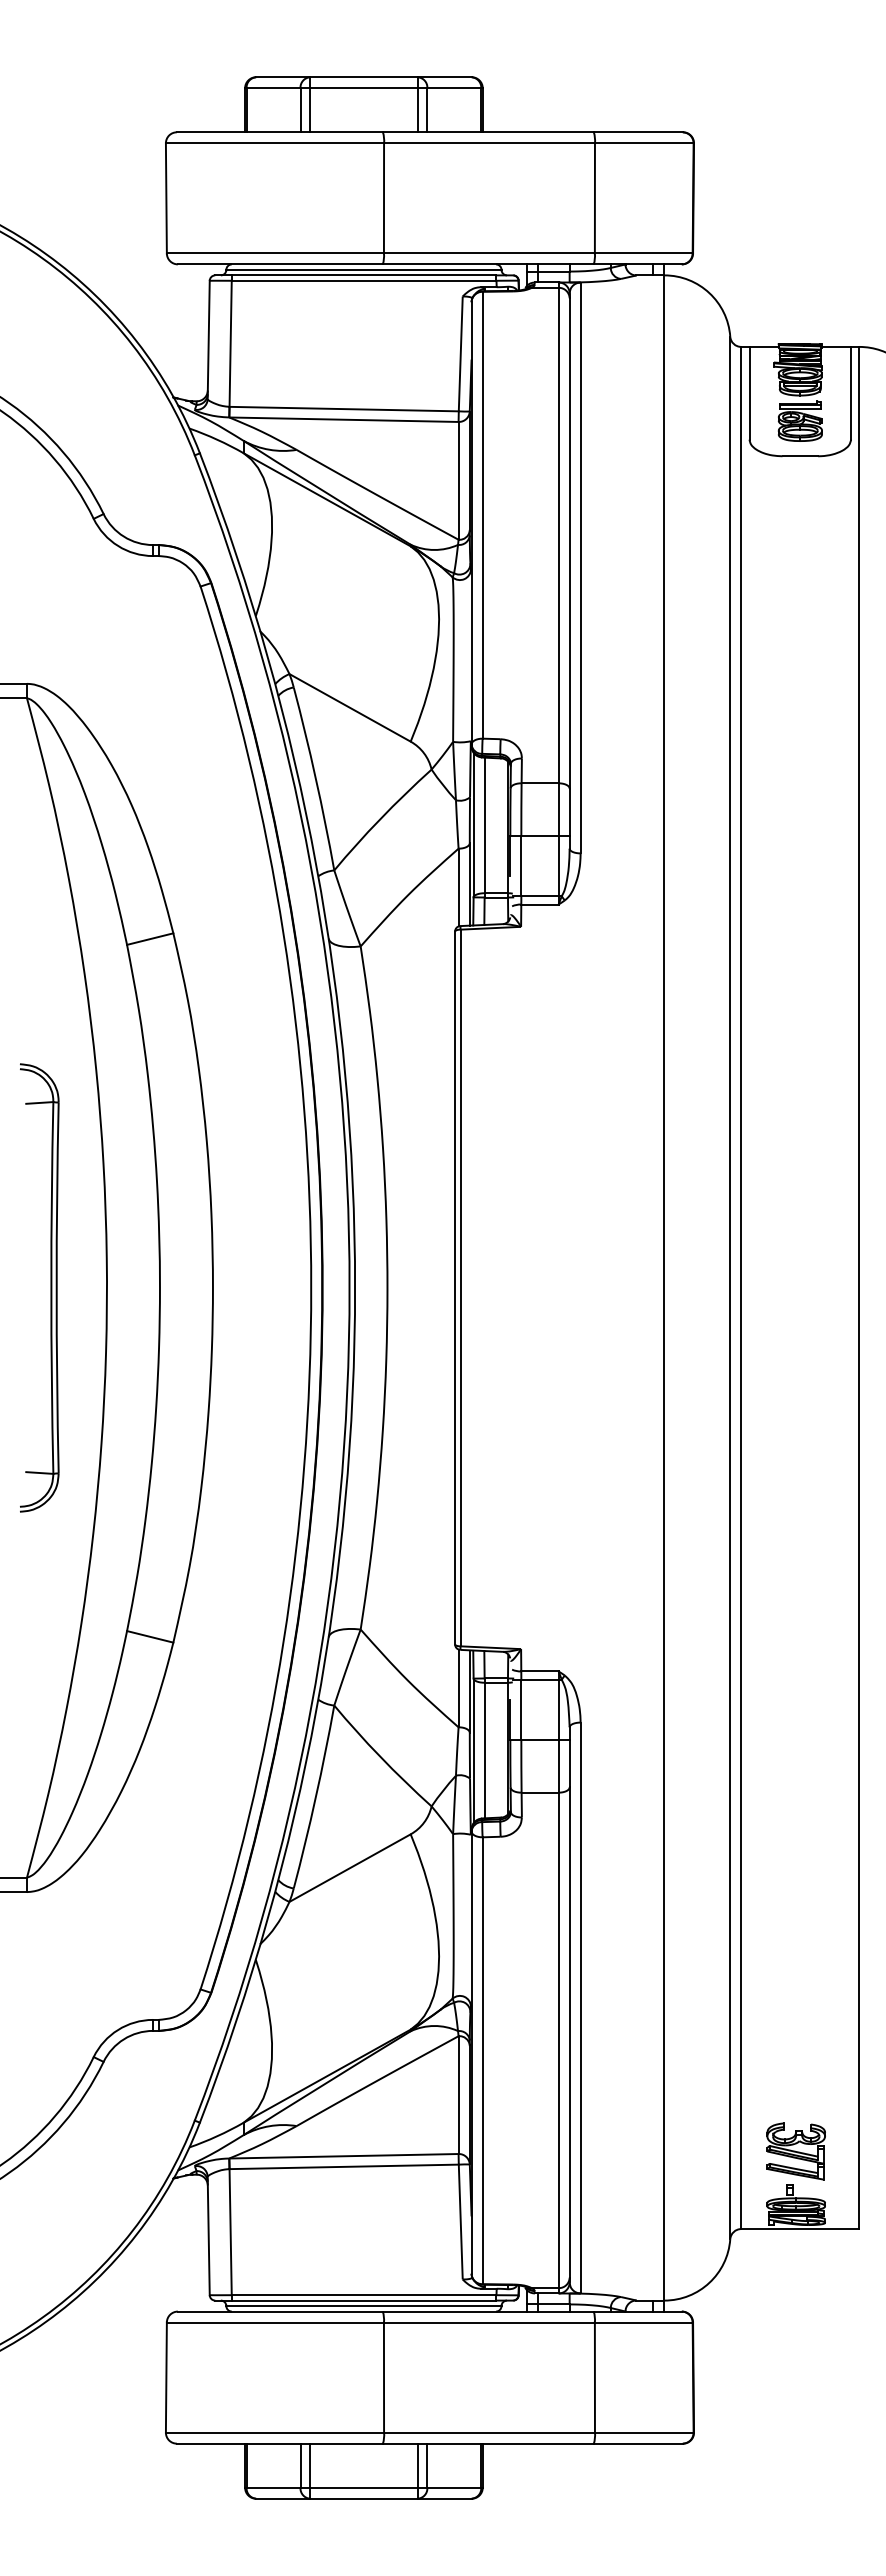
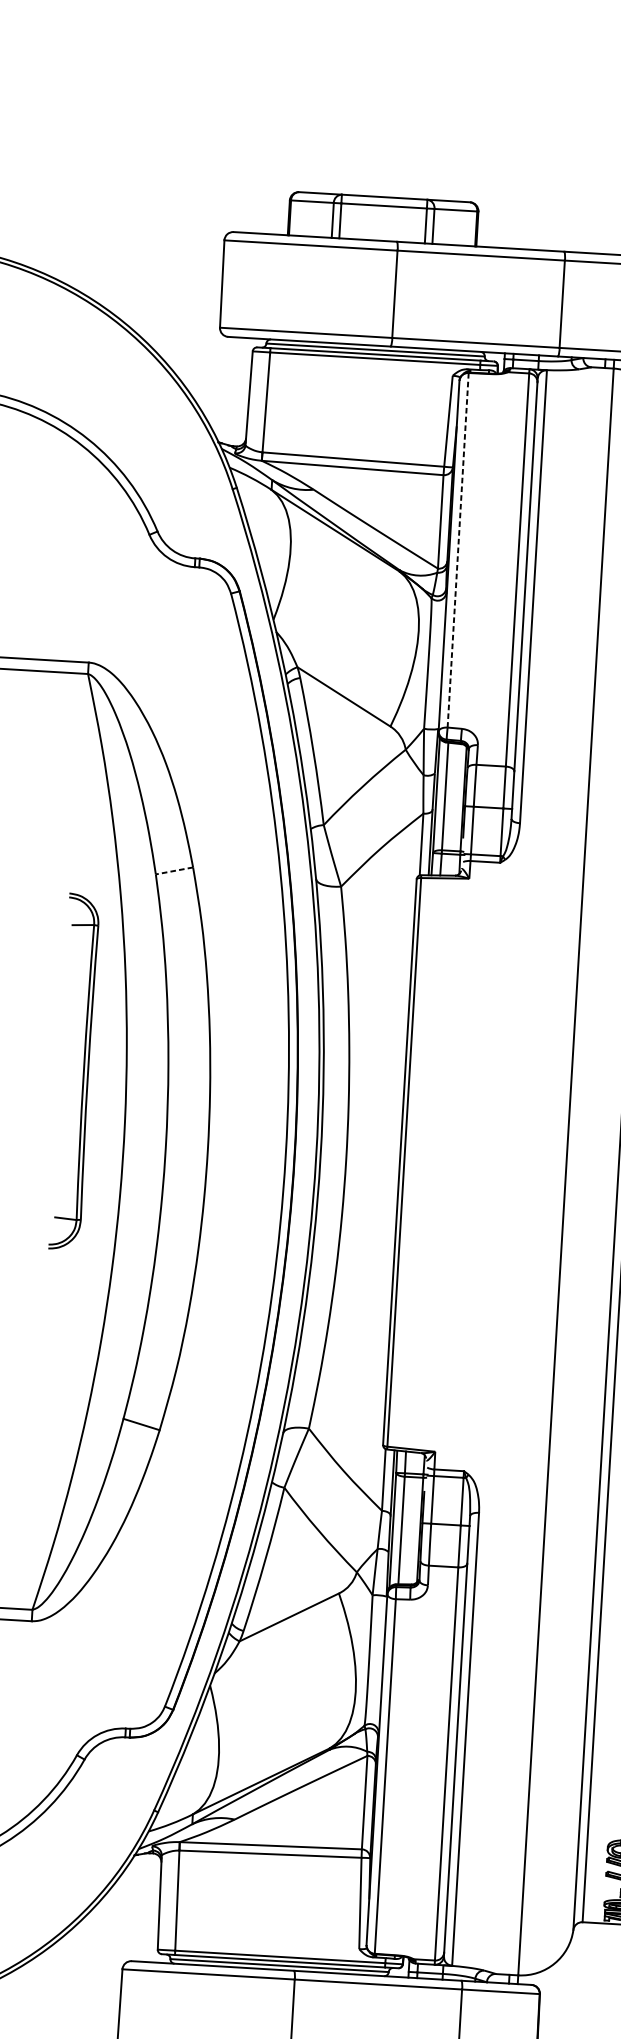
line: (482, 515) -> (458, 550), solid -> dashed
line: (150, 939) -> (174, 871), solid -> dashed
part: (50, 1287) -> (83, 1072), moved

